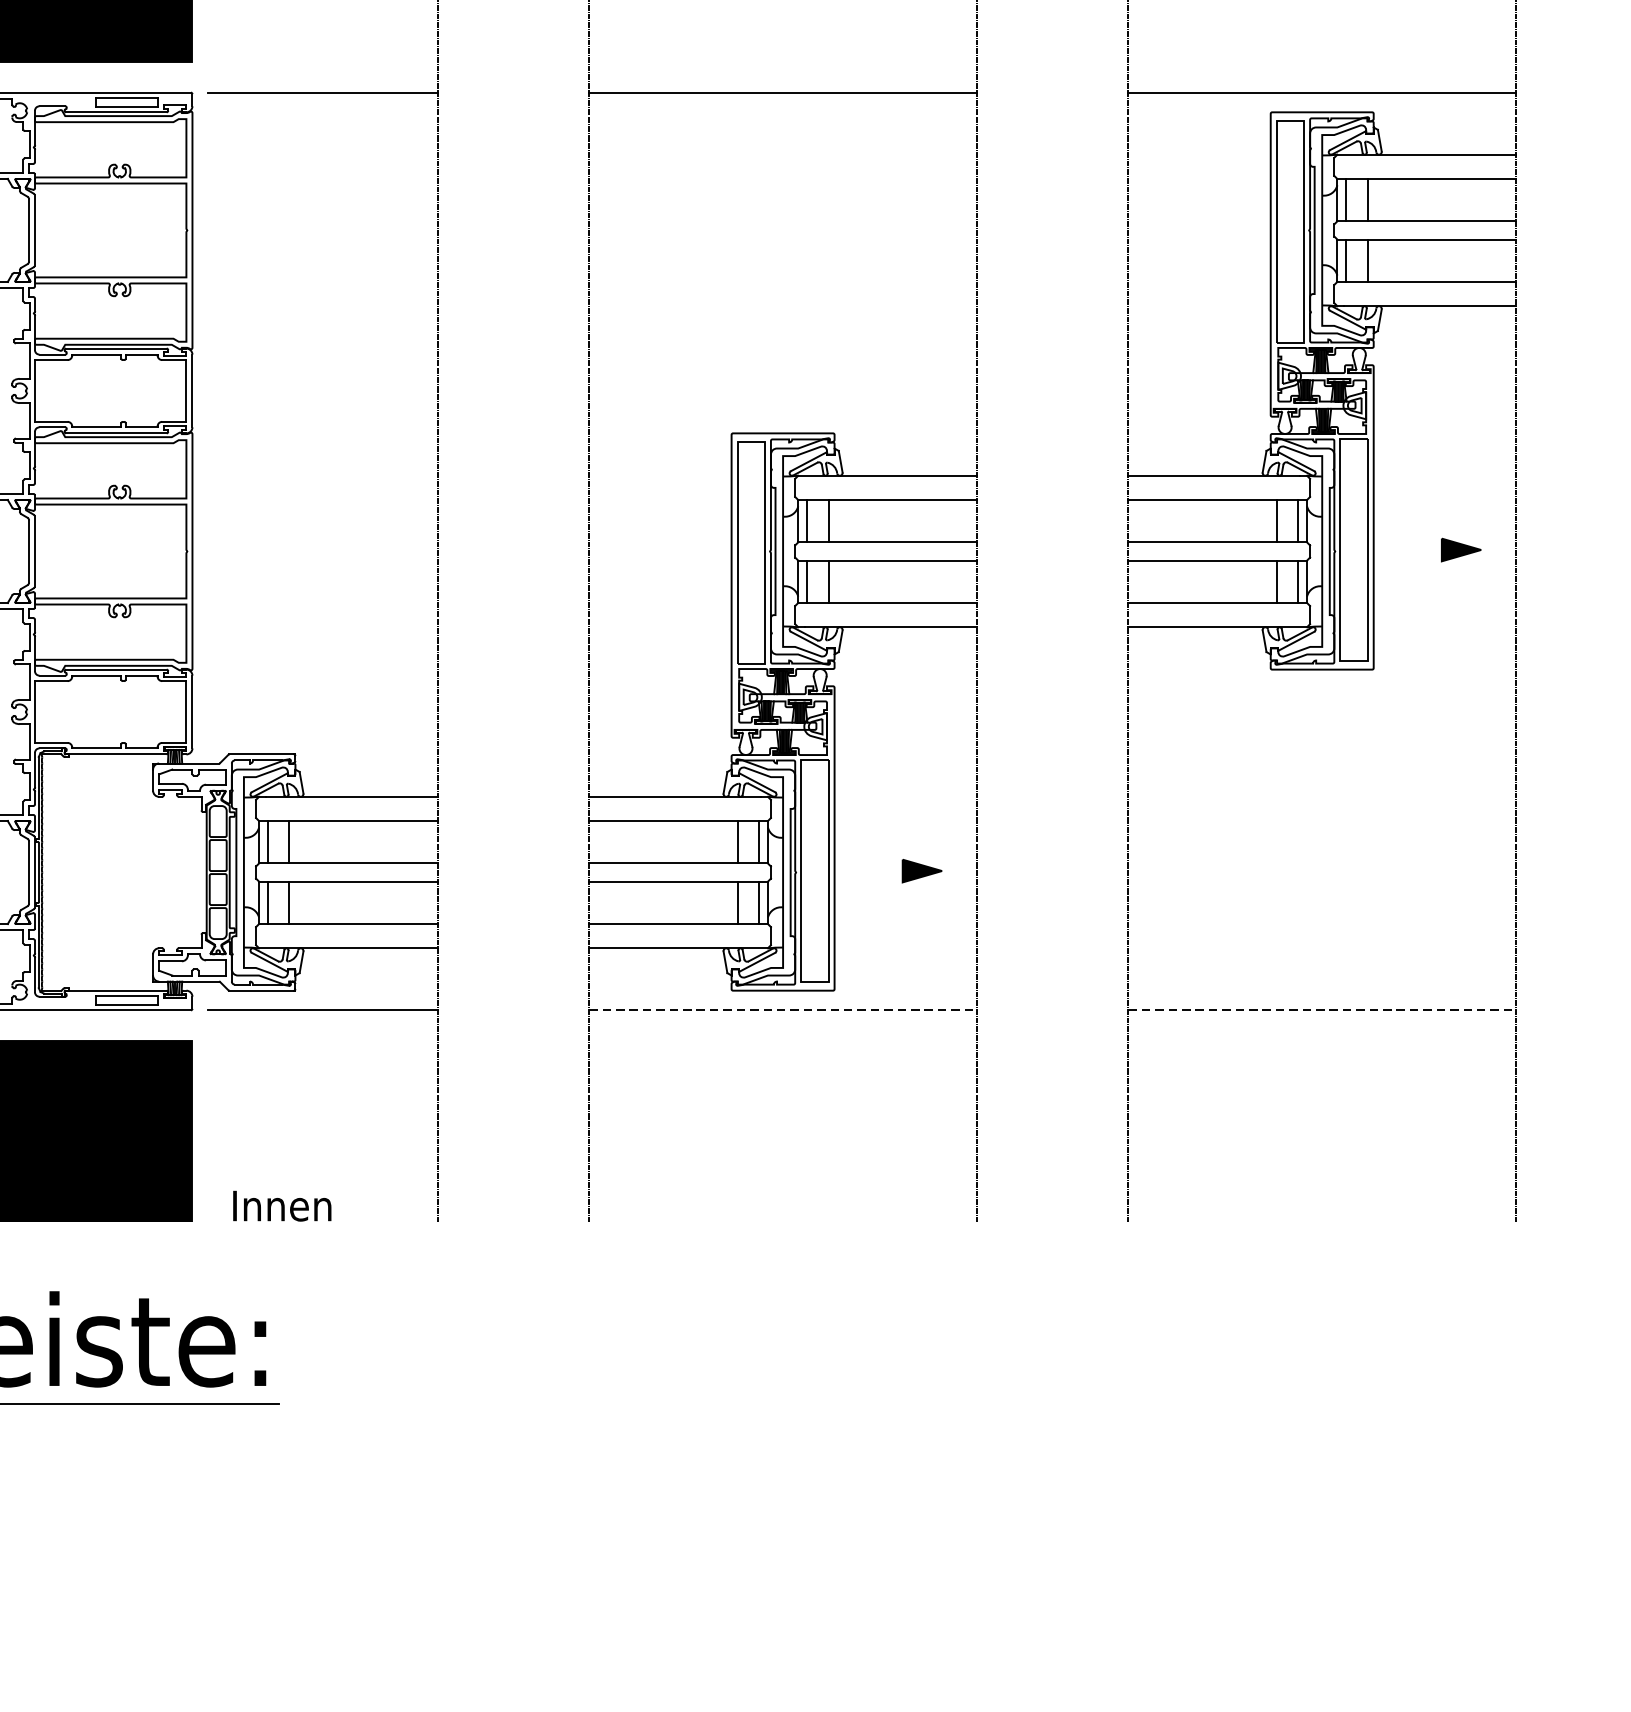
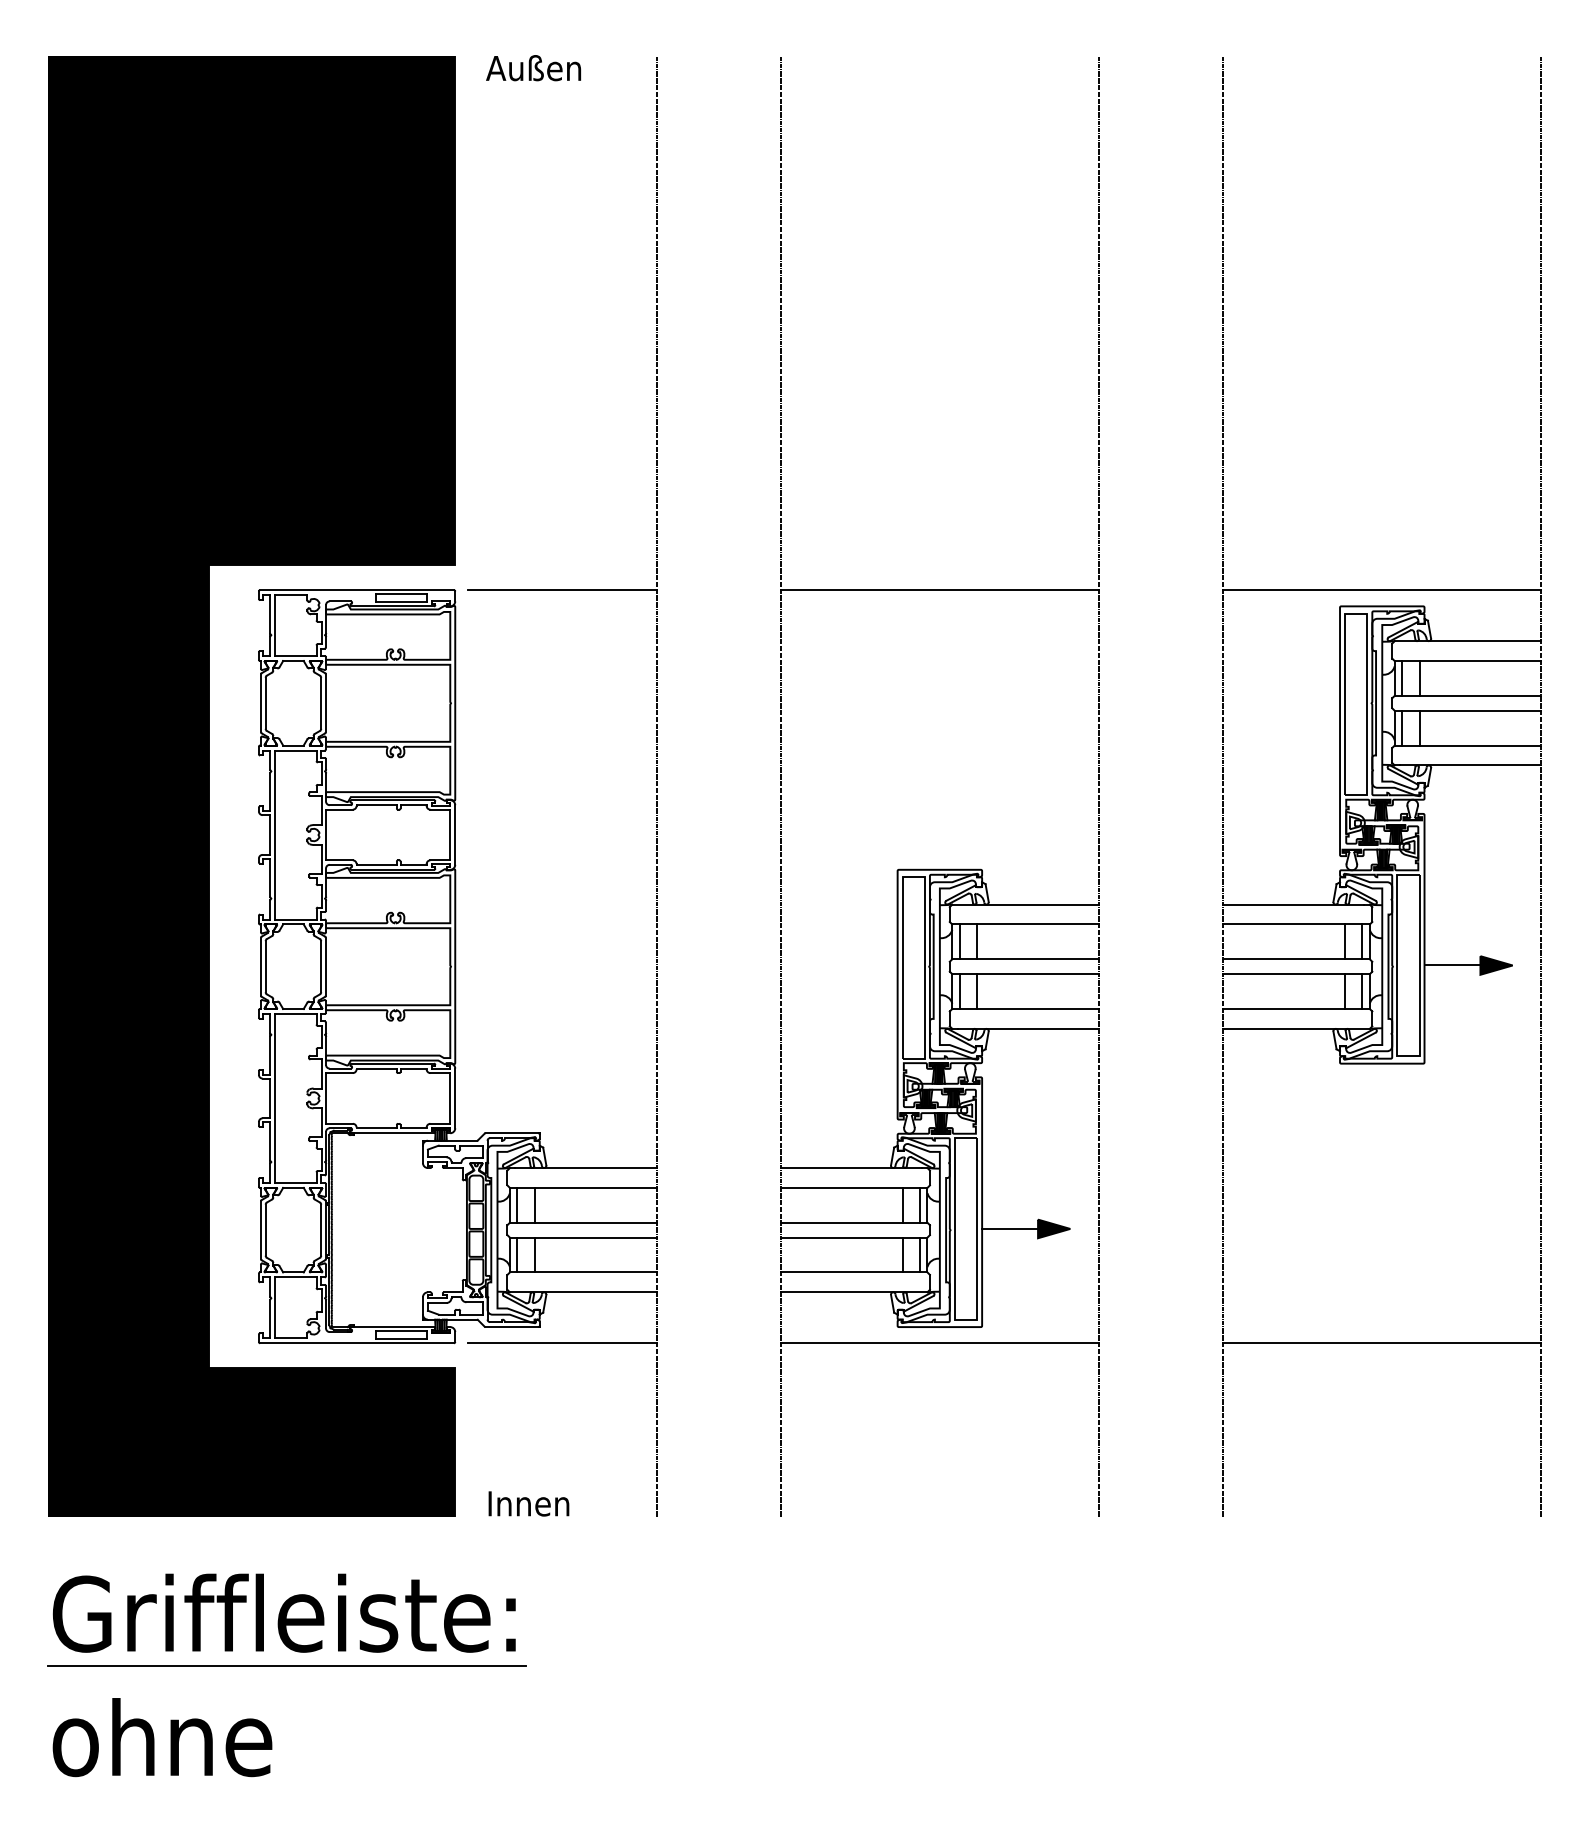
line: (1407, 549) -> (1452, 965), added
line: (869, 870) -> (1010, 1228), added
line: (783, 1010) -> (940, 1343), dashed -> solid
line: (1322, 1010) -> (1382, 1343), dashed -> solid

